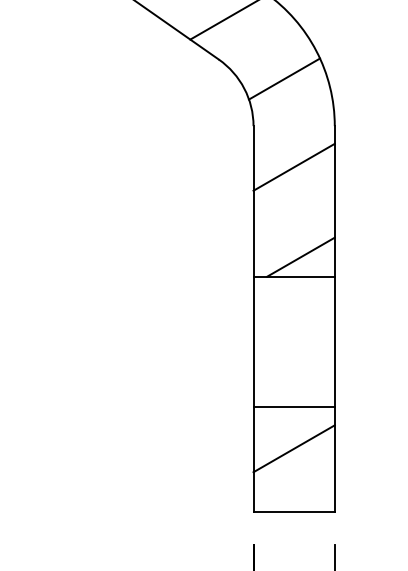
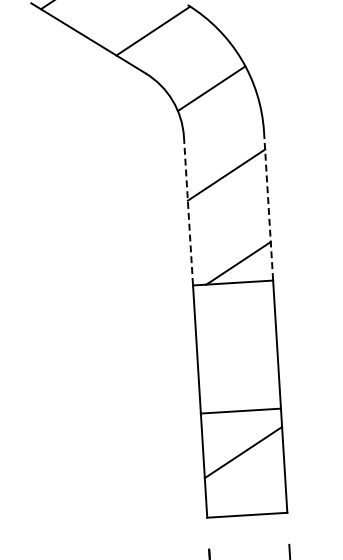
line: (253, 201) -> (188, 211), solid -> dashed
line: (334, 201) -> (268, 206), solid -> dashed

